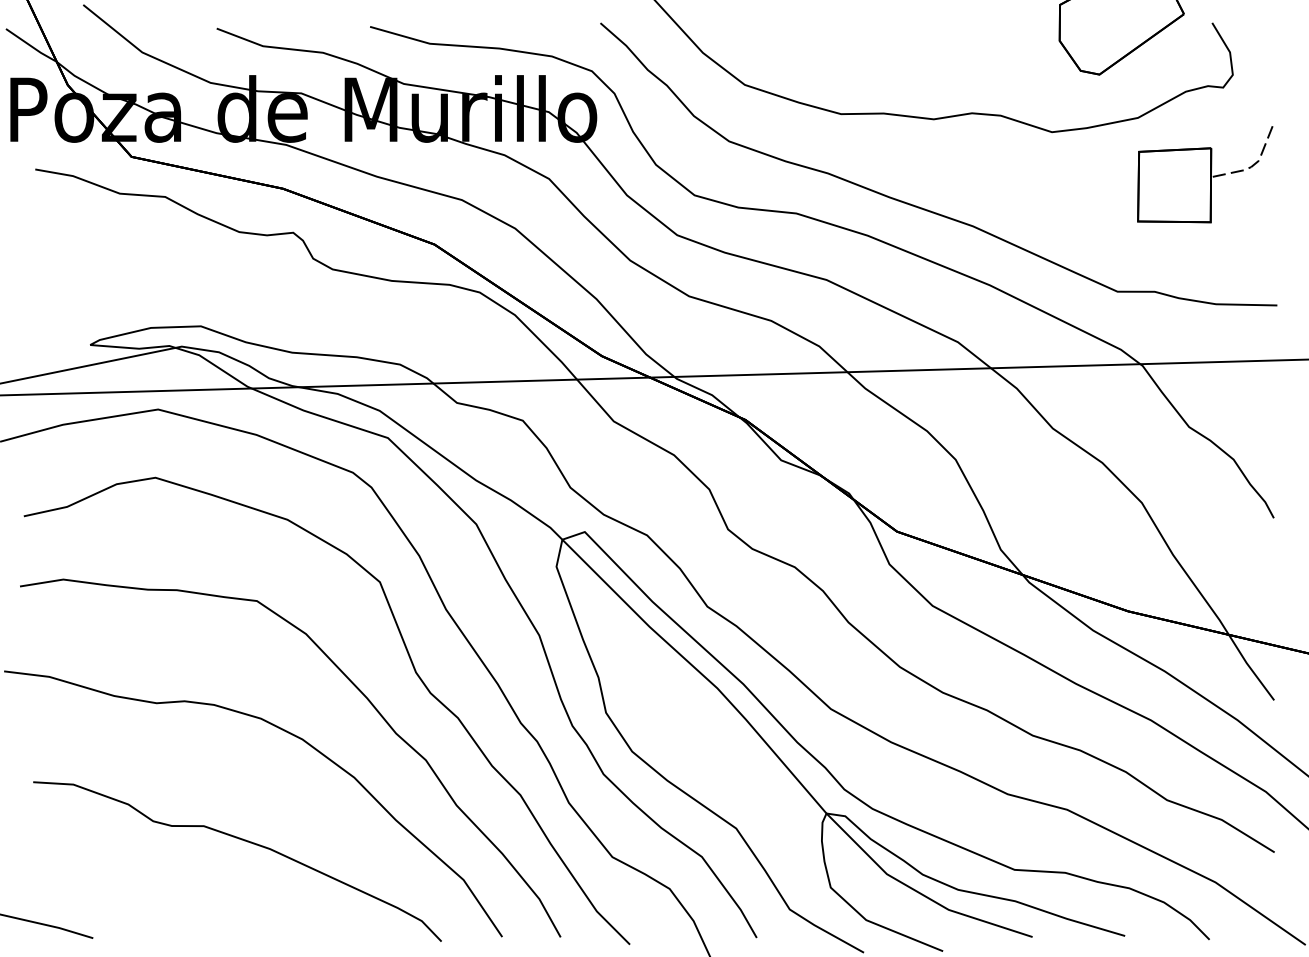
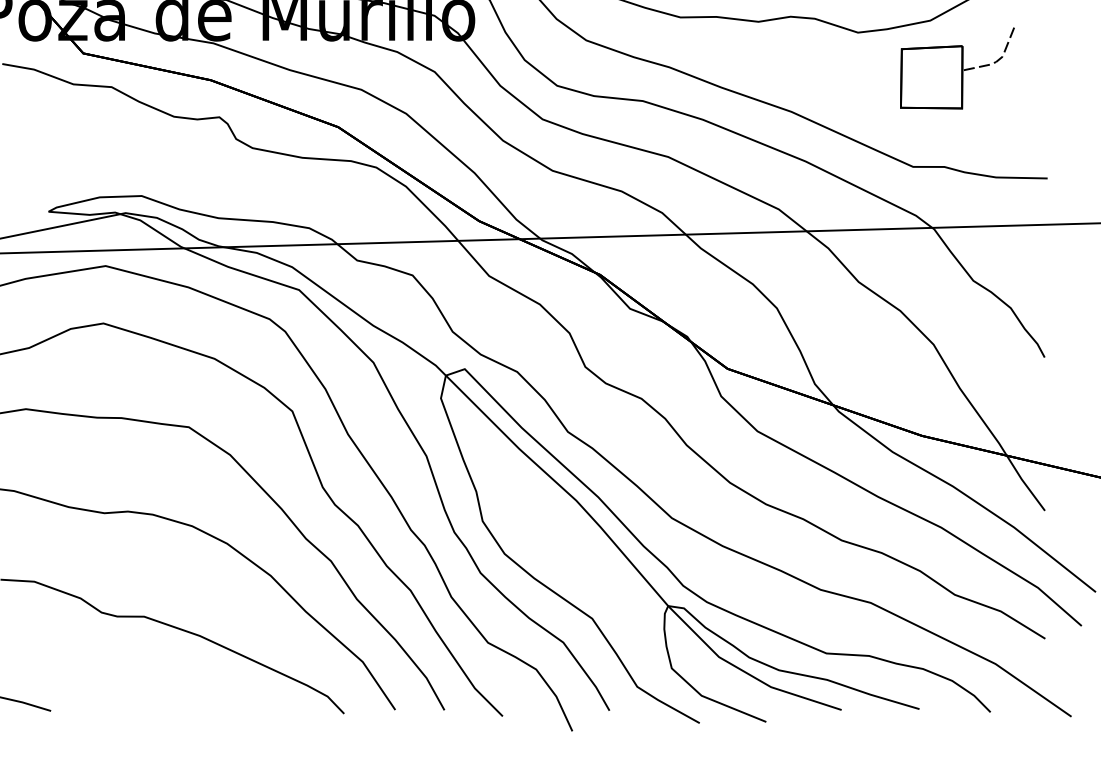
part: (1205, 174) -> (957, 68), moved

